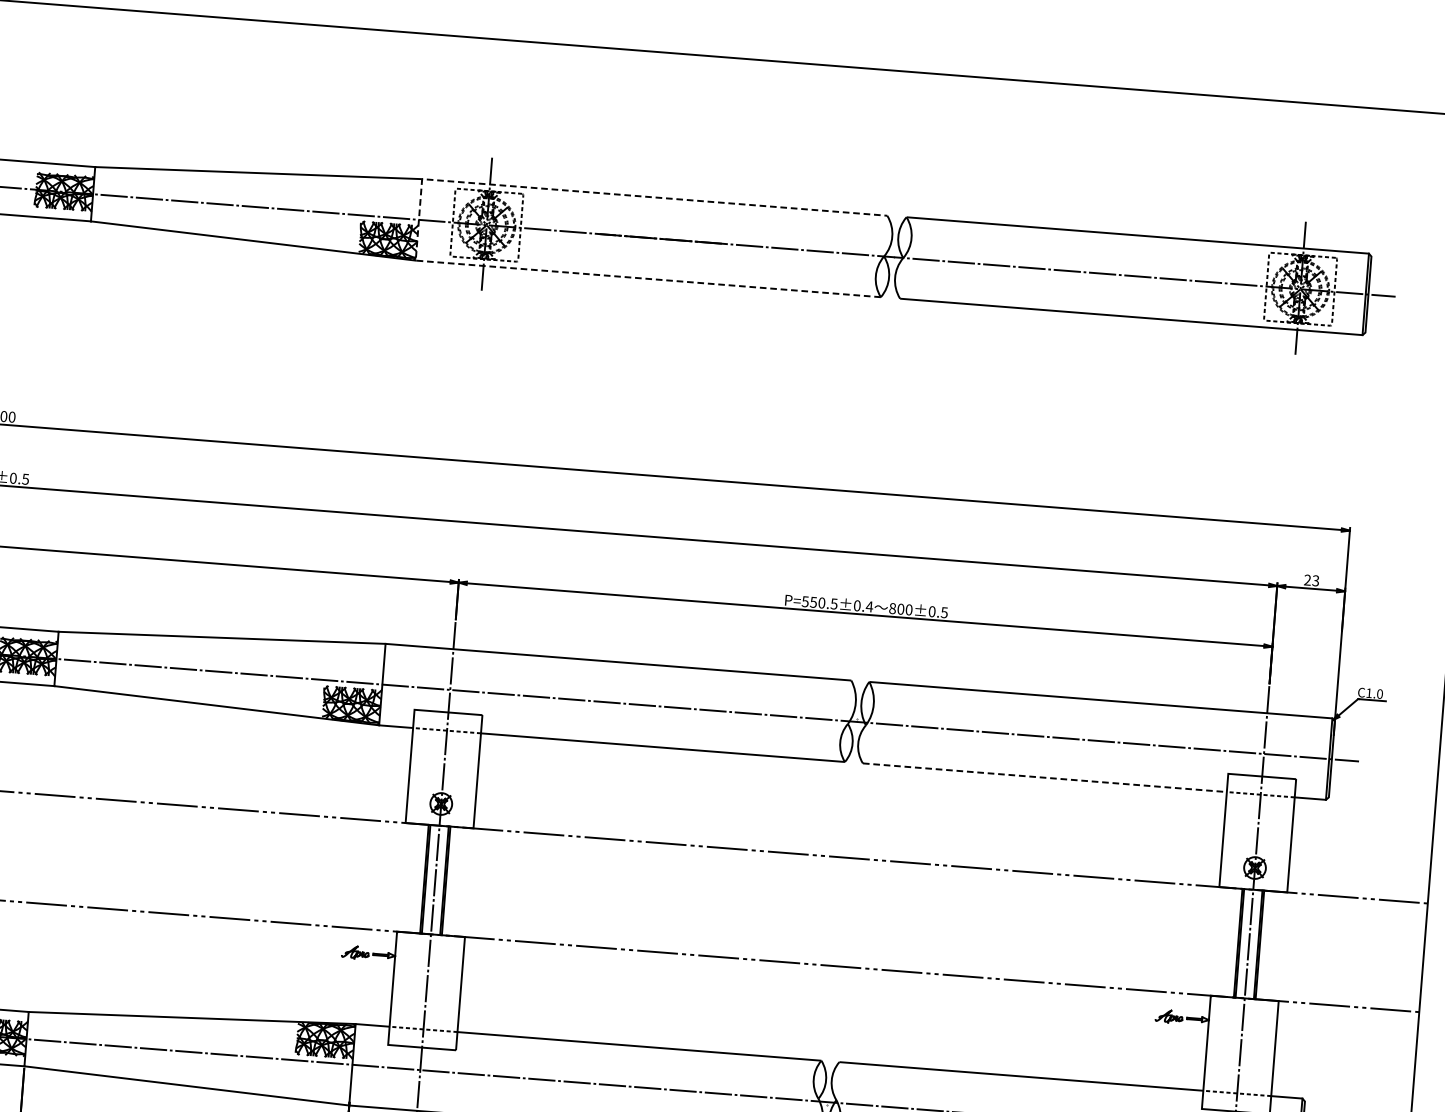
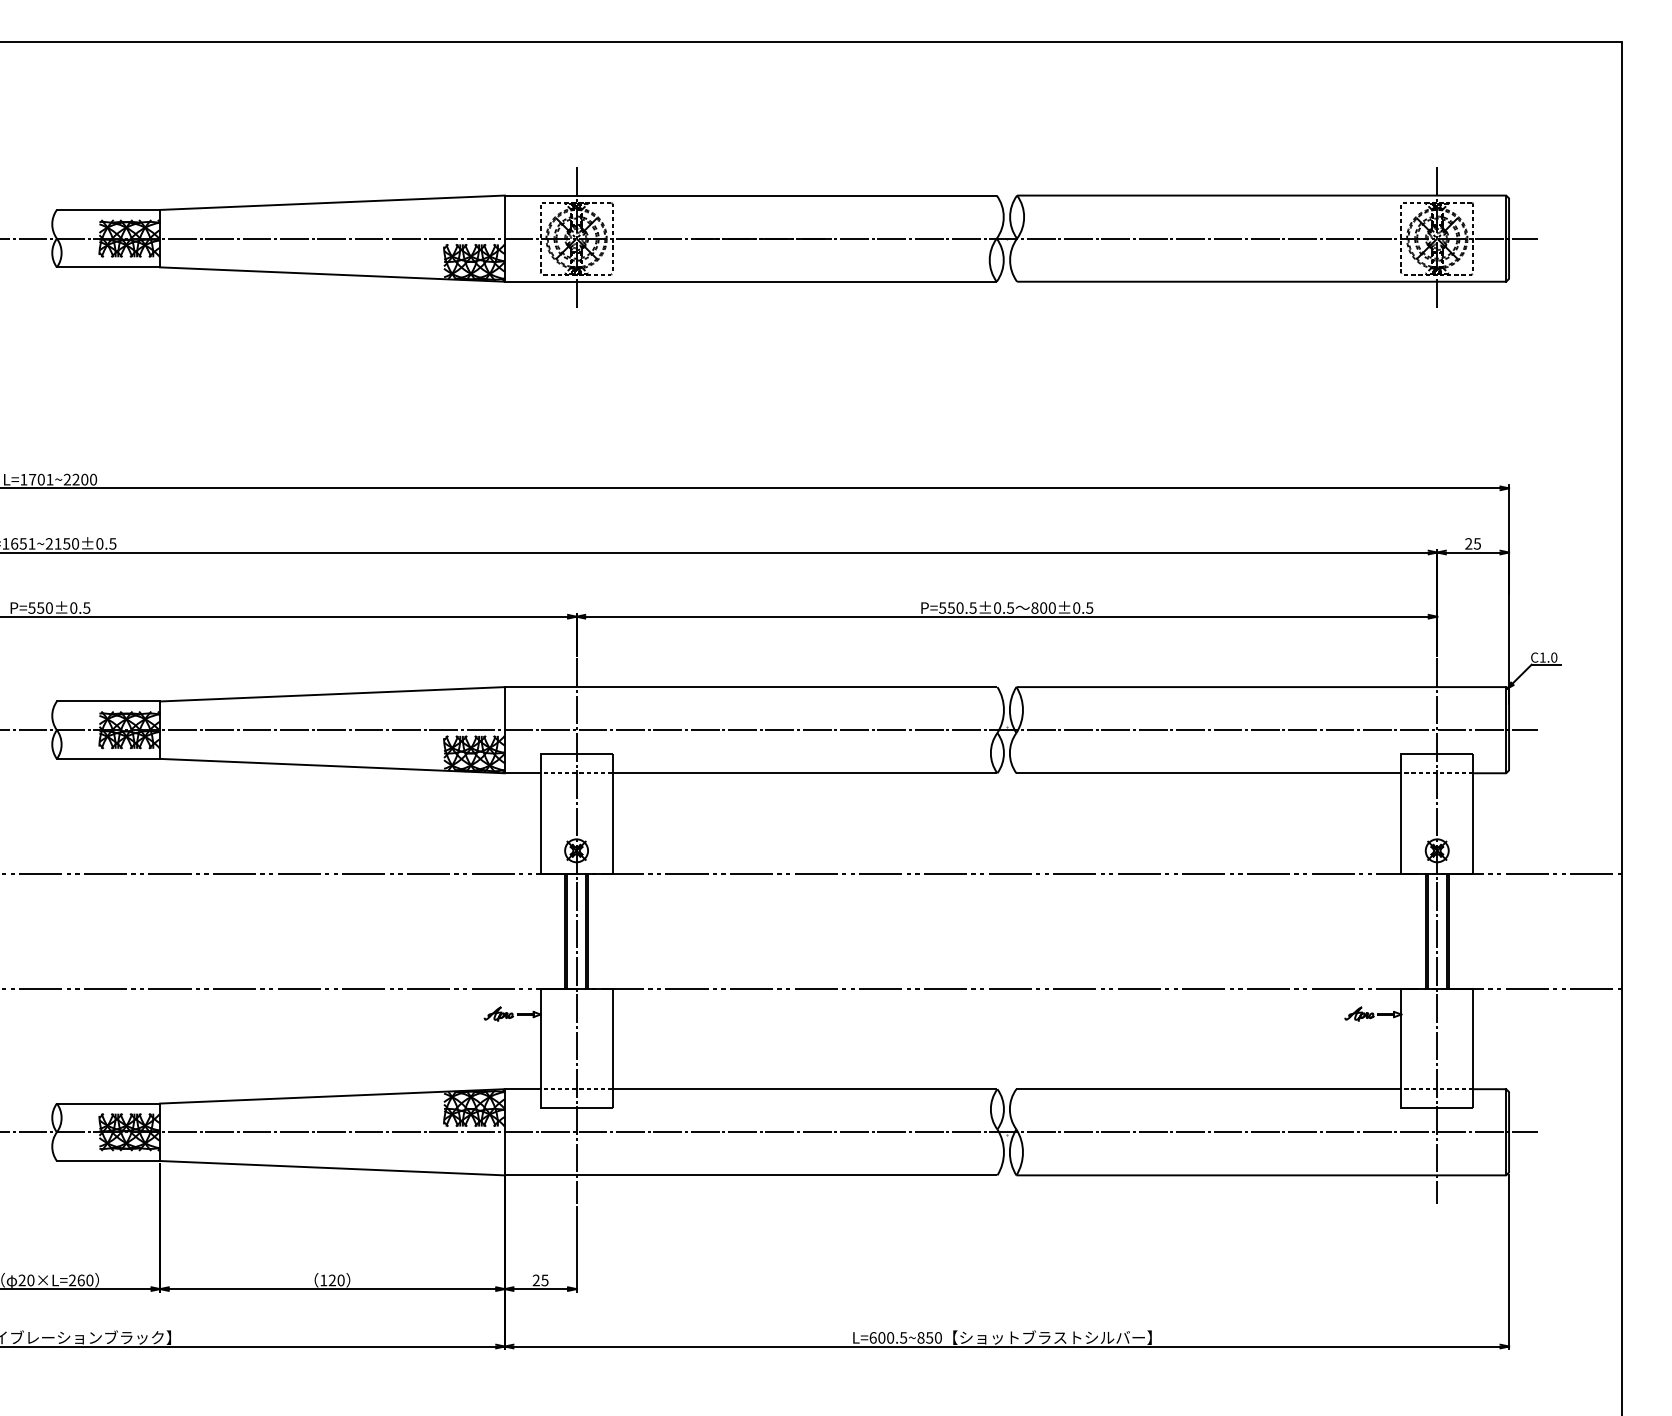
line: (418, 219) -> (504, 238), dashed -> solid
text: (1315, 580) -> (1477, 543), 23 -> 25
text: (869, 606) -> (1010, 607), P=550.5±0.4 -> P=550.5±0.5
line: (1045, 777) -> (1209, 773), dashed -> solid

